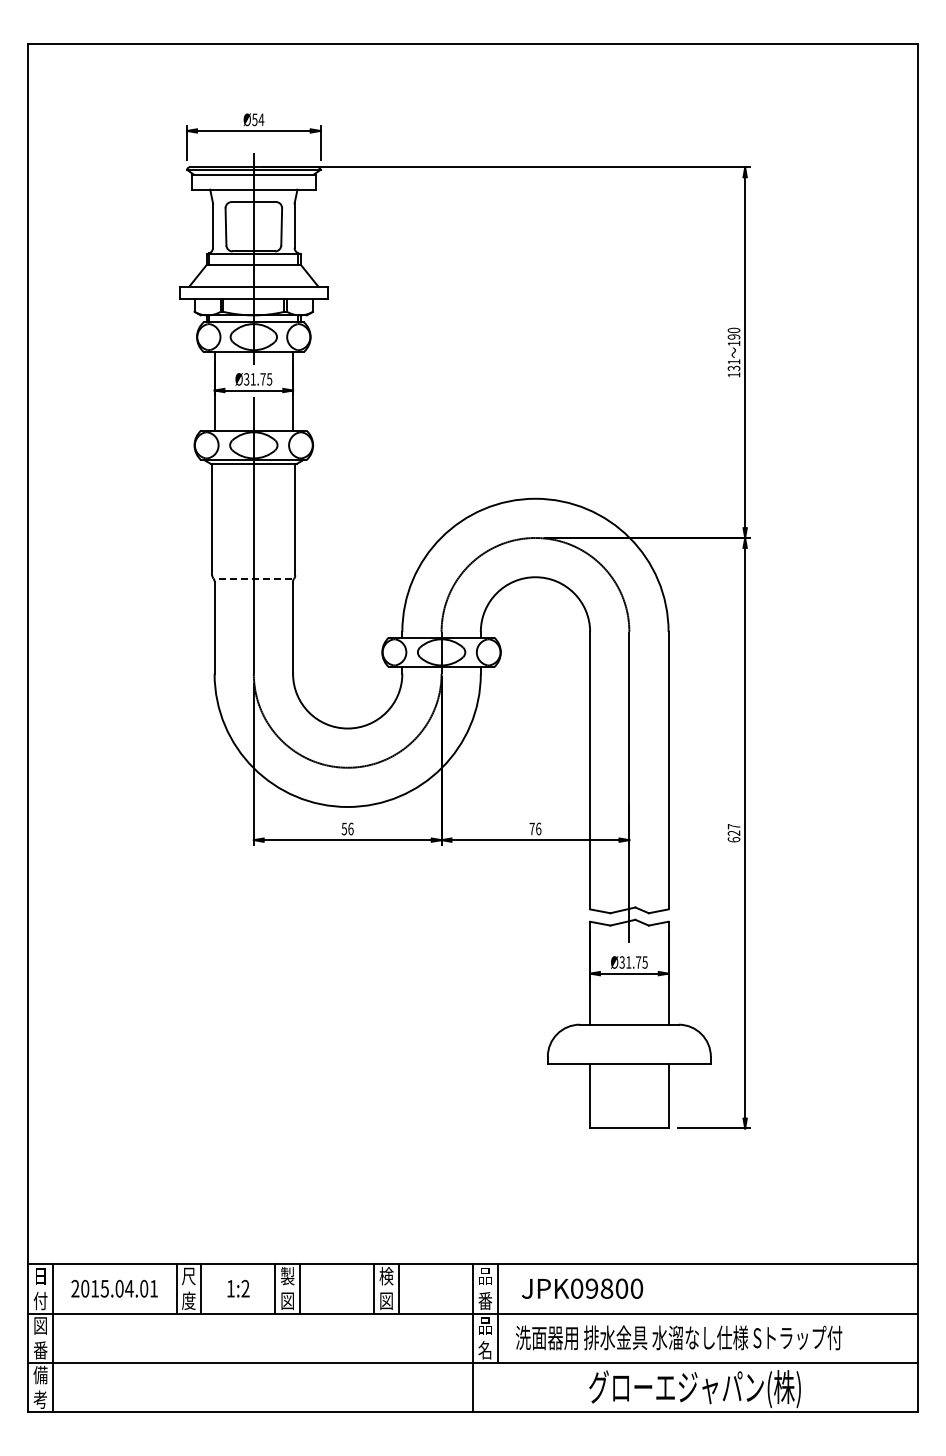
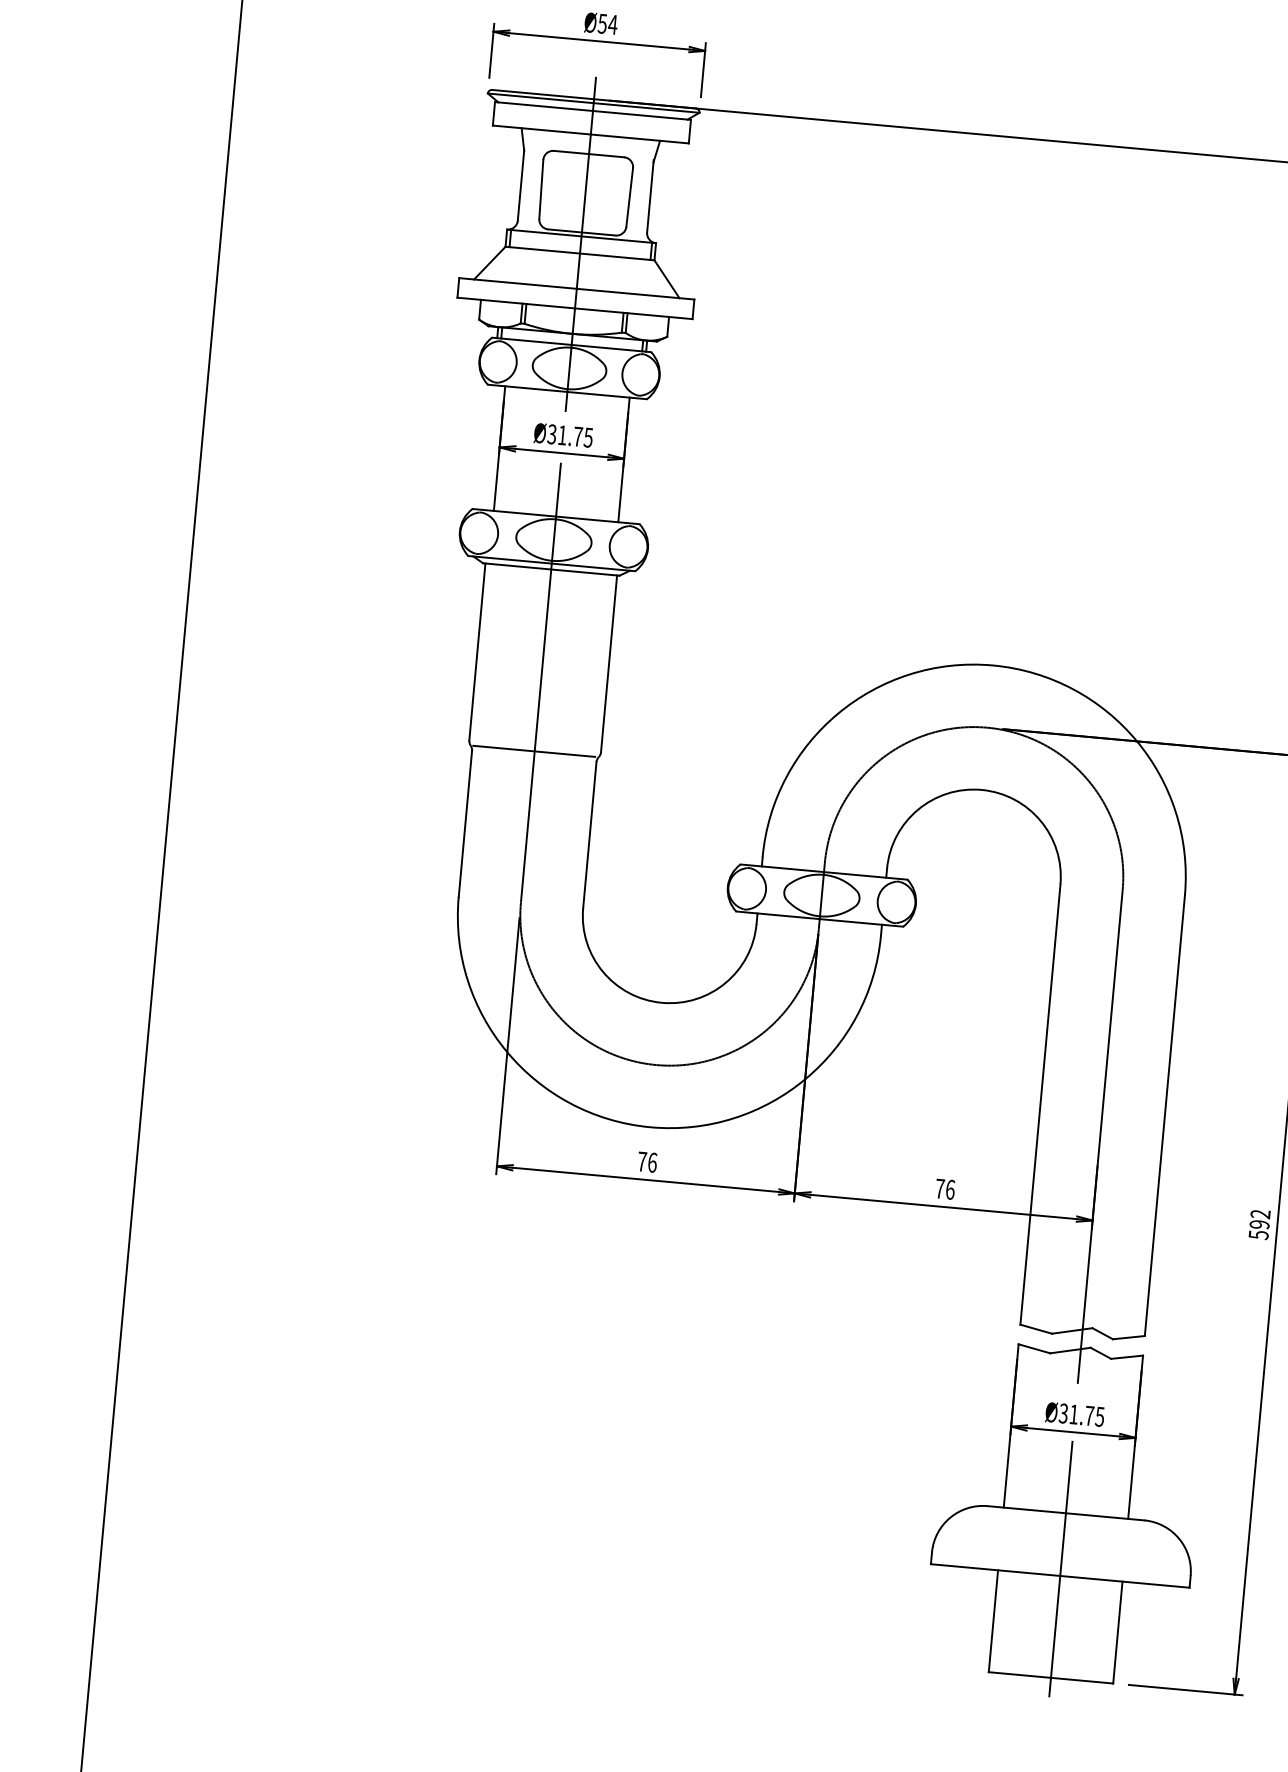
line: (253, 578) -> (534, 751), dashed -> solid
text: (344, 829) -> (642, 1162), 56 -> 76
text: (733, 833) -> (1258, 1225), 627 -> 592
line: (629, 1059) -> (1061, 1568), added

